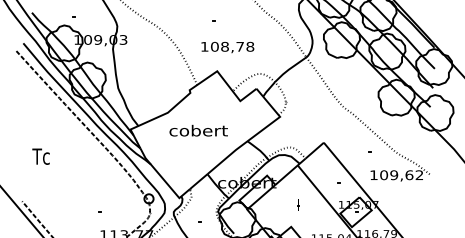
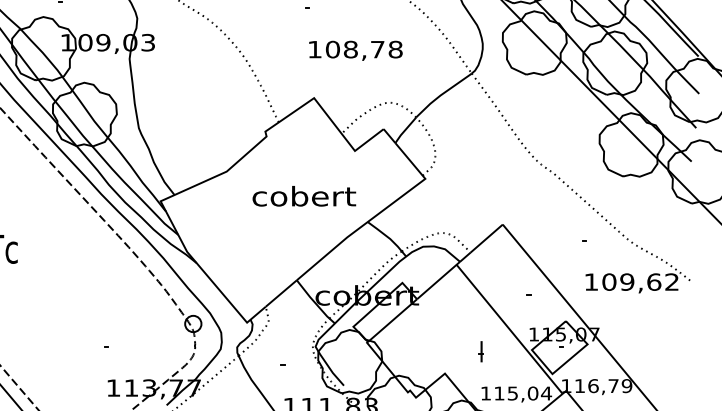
text: (227, 47) -> (355, 50), moved
text: (198, 130) -> (303, 195), moved
part: (298, 204) -> (480, 351), moved

